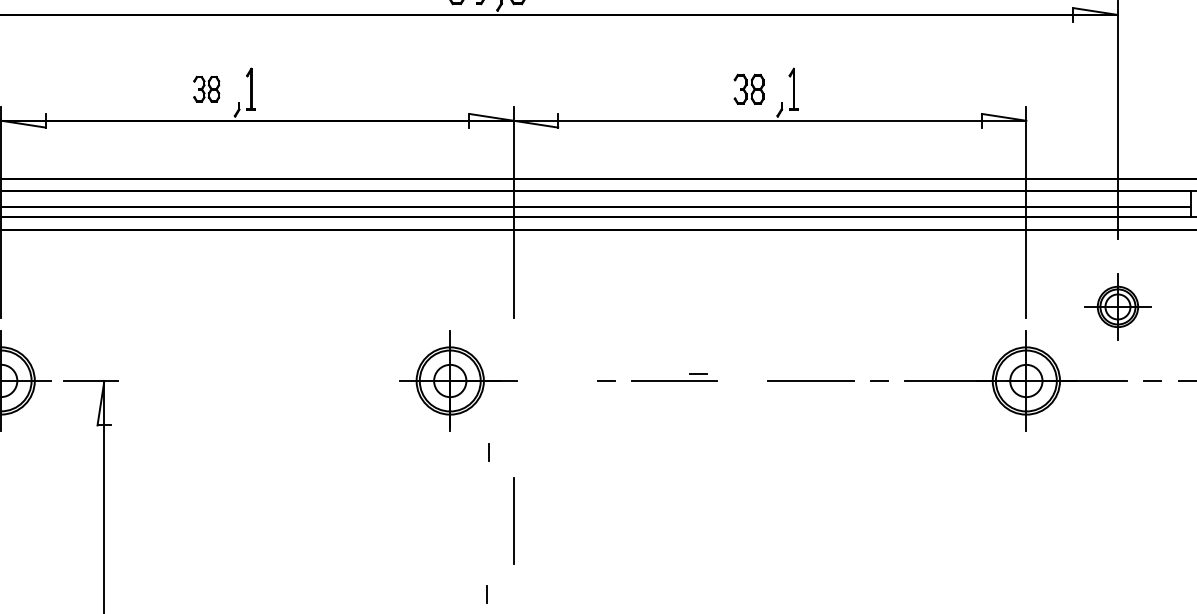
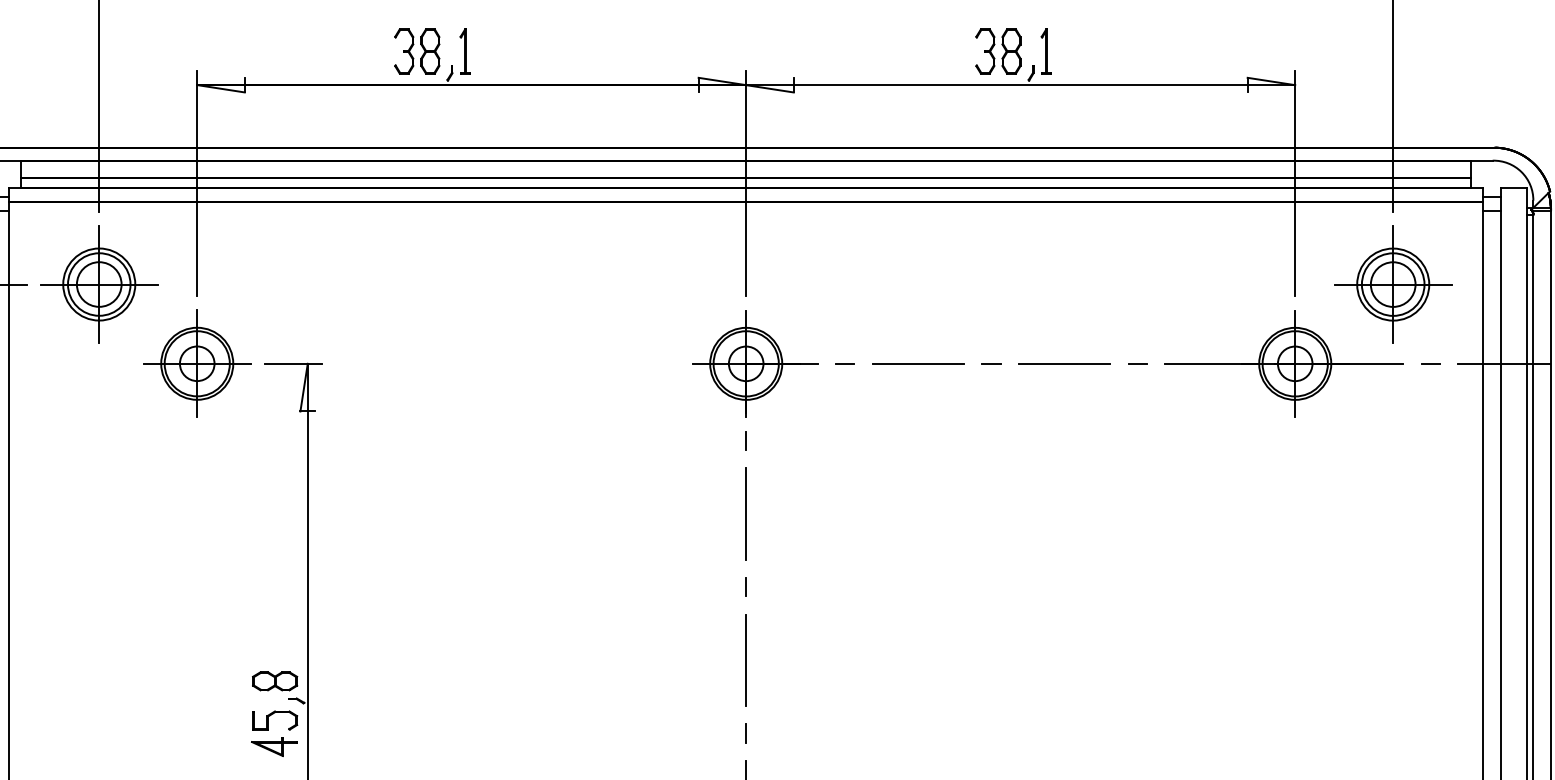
part: (206, 89) -> (417, 51), size x1.67
part: (749, 89) -> (998, 51), size x1.43
part: (1118, 306) -> (1393, 284), size x1.67
line: (698, 373) -> (991, 363), moved
part: (458, 380) -> (755, 363), moved
line: (487, 452) -> (745, 440), moved
line: (486, 593) -> (745, 586), moved

